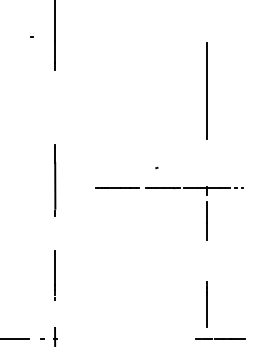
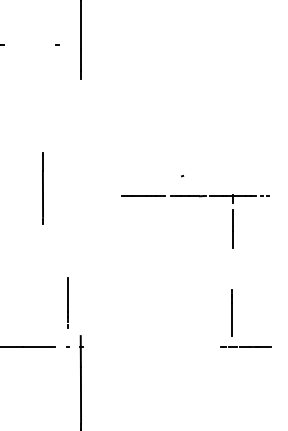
line: (206, 90) -> (232, 98), removed
line: (54, 180) -> (42, 188), moved
line: (54, 275) -> (67, 302), moved

